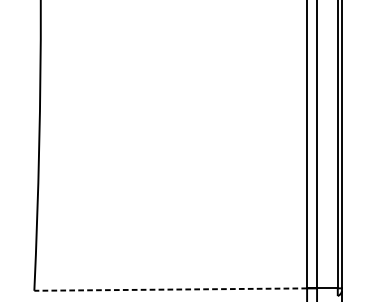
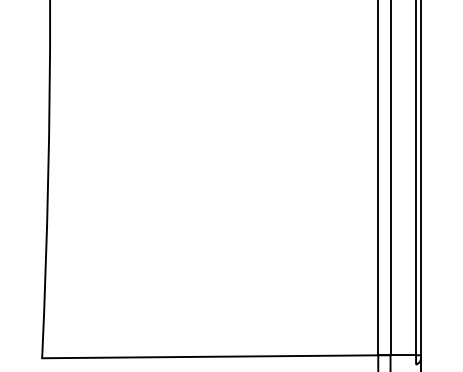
line: (170, 289) -> (209, 356), dashed -> solid

